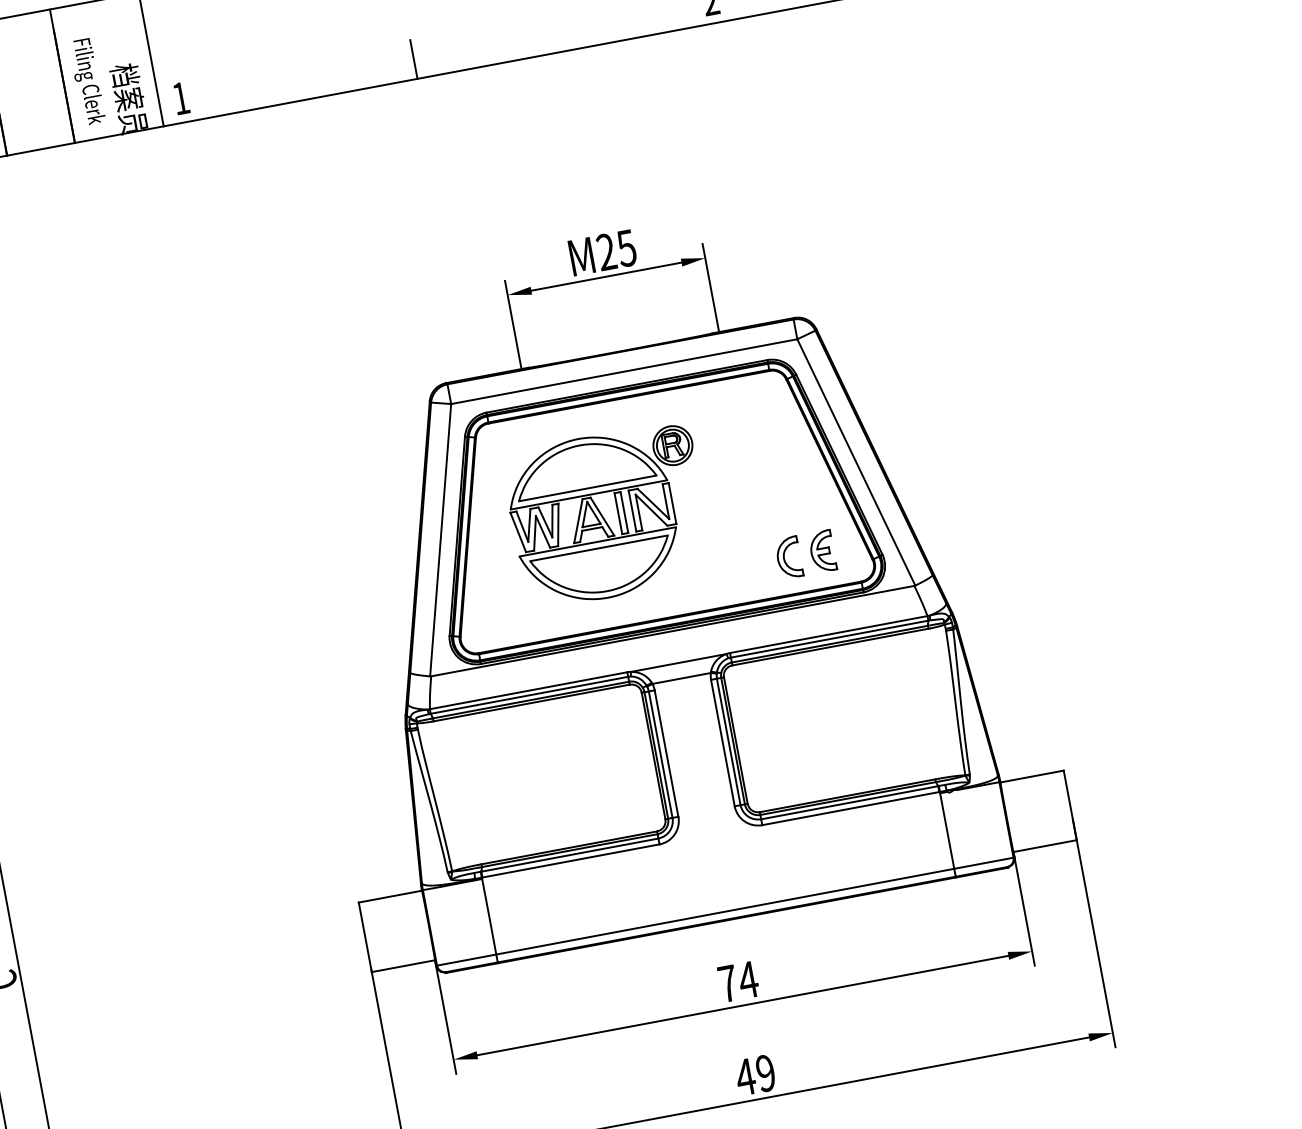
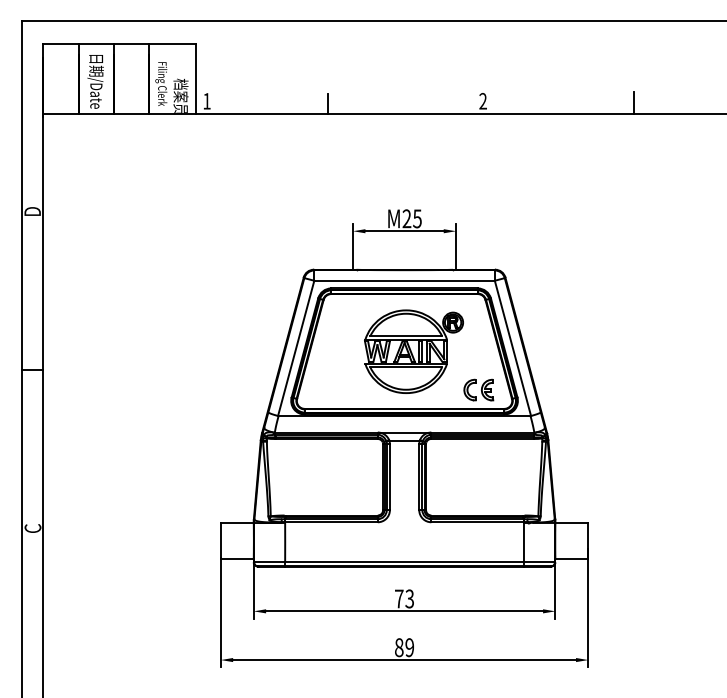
part: (607, 515) -> (413, 351), moved
text: (747, 979) -> (409, 598), 74 -> 73
text: (744, 1077) -> (398, 647), 49 -> 89

